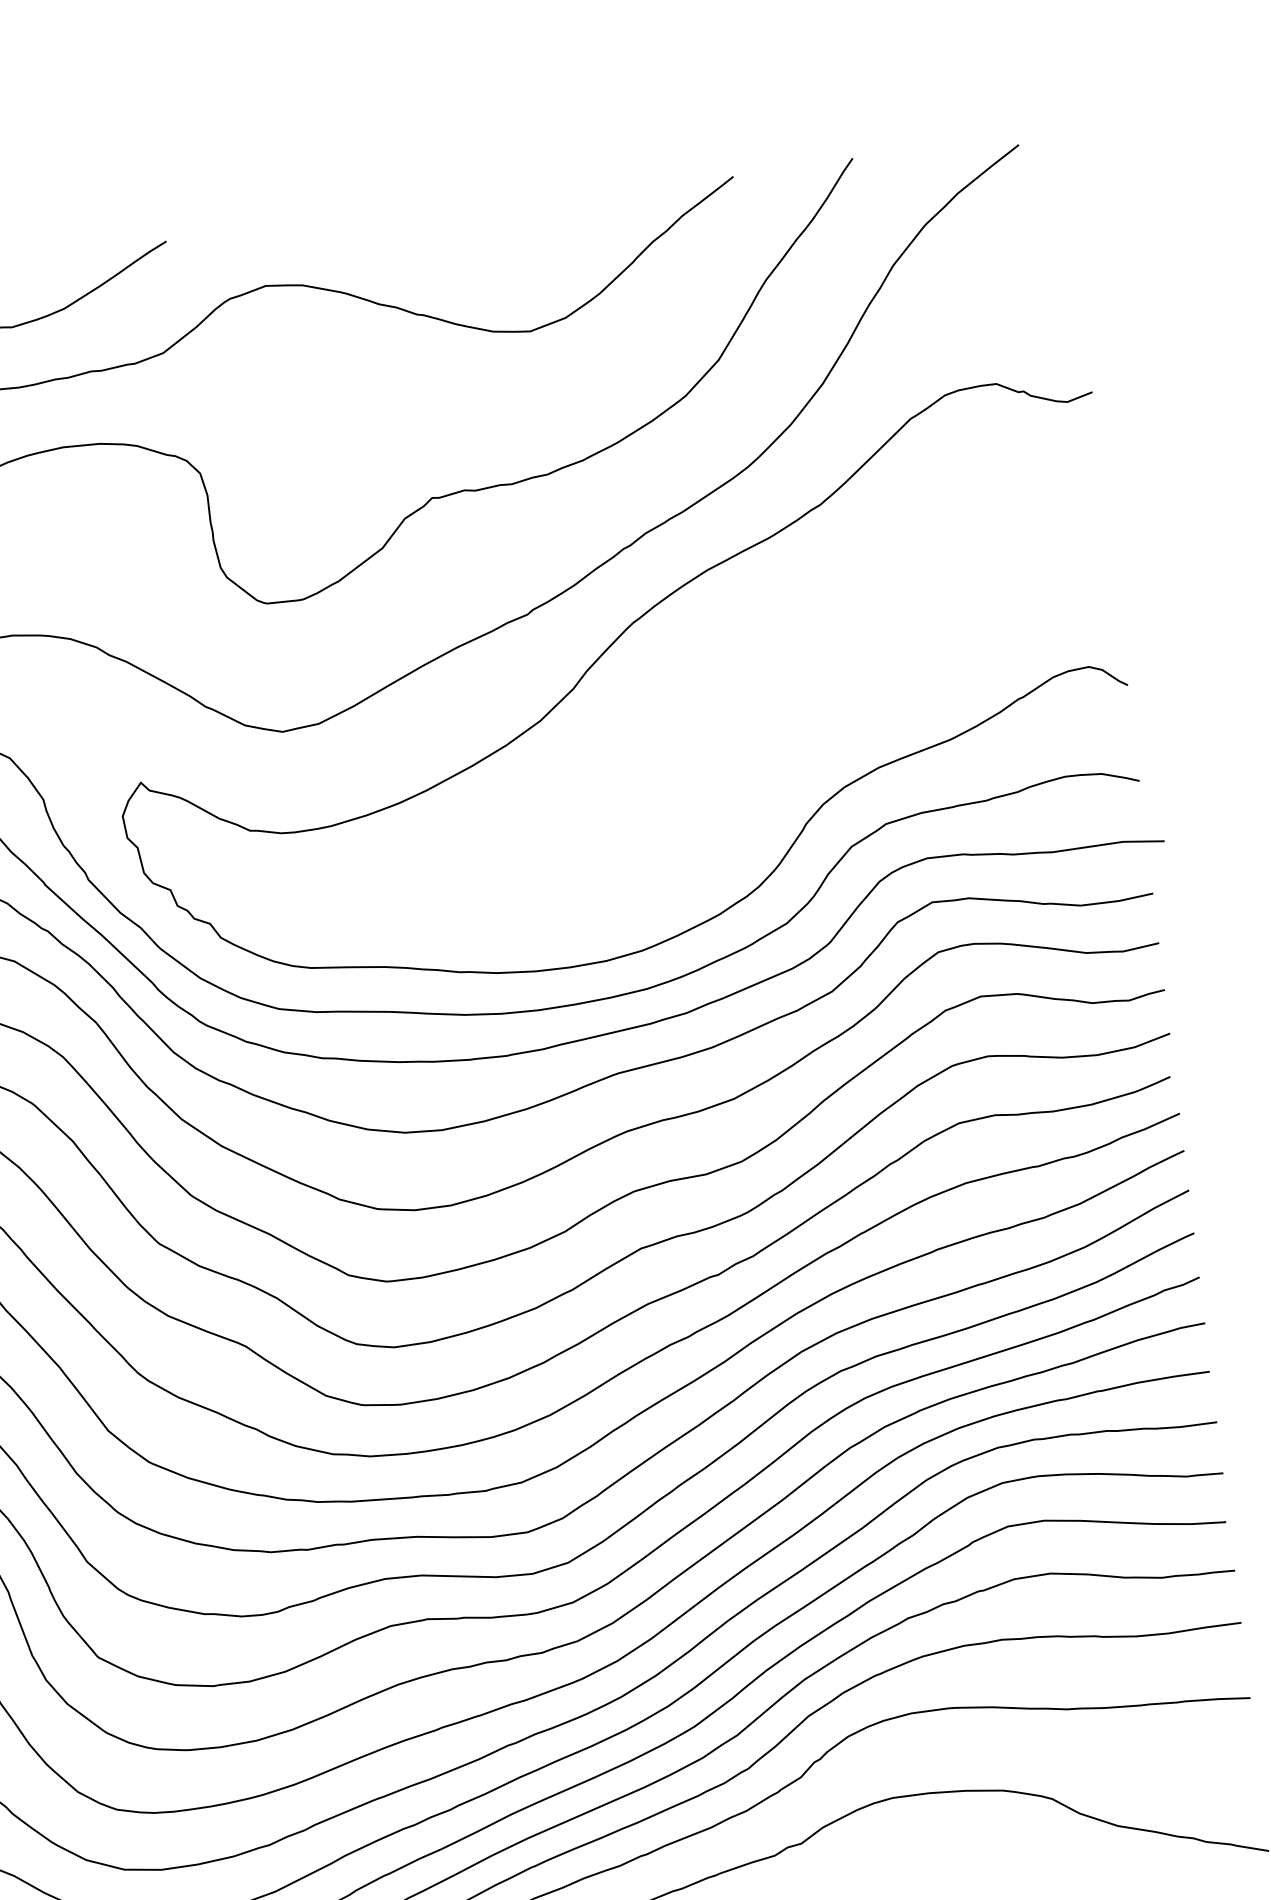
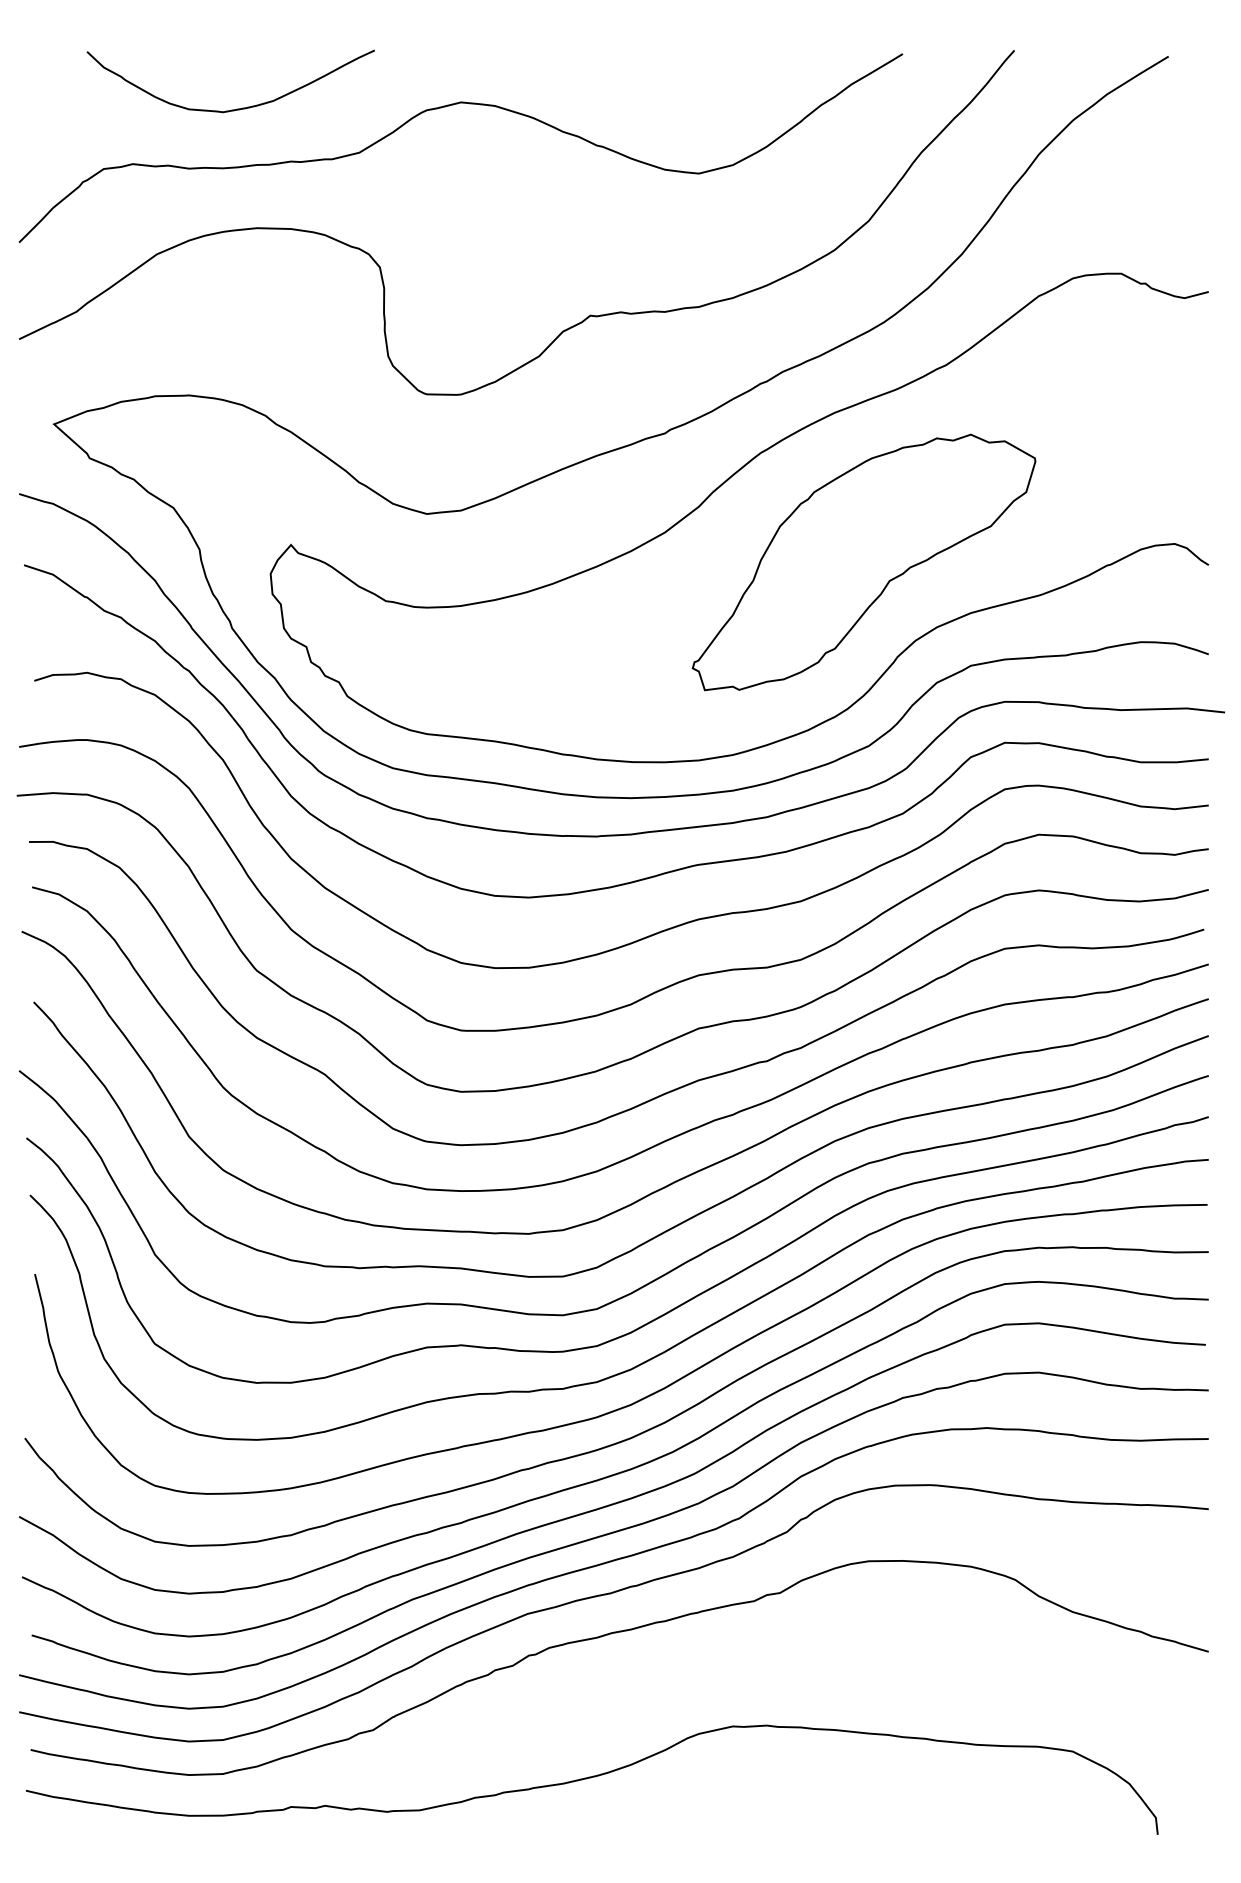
part: (757, 727) -> (863, 562), added

